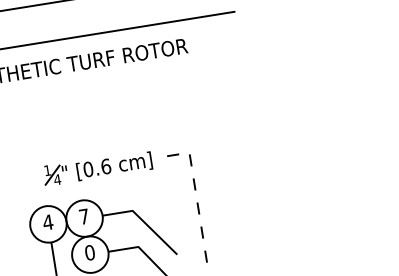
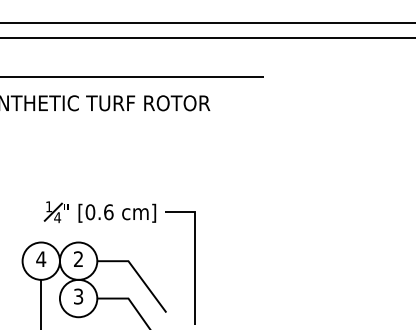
line: (196, 192) -> (195, 252), dashed -> solid
text: (84, 215) -> (78, 258), 7 -> 2
text: (89, 252) -> (78, 296), 0 -> 3

